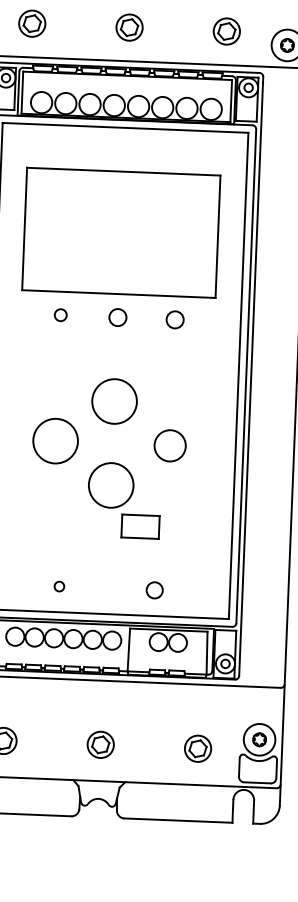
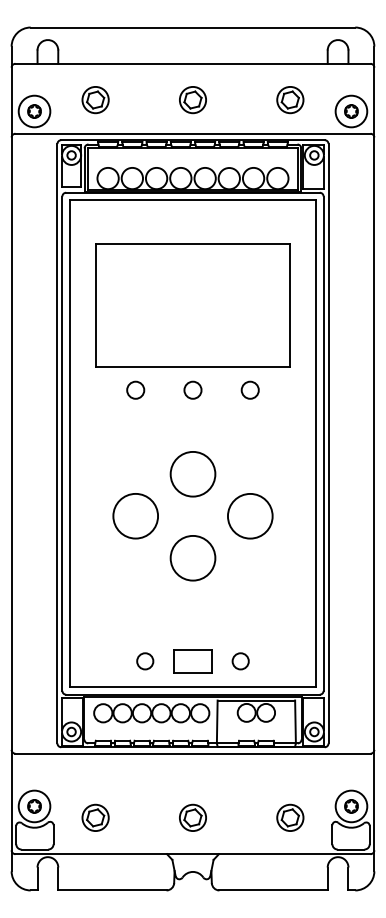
circle: (60, 314) -> (135, 389), size x1.43
circle: (170, 446) -> (250, 516), size x1.43
part: (140, 526) -> (192, 661), moved
circle: (59, 586) -> (145, 661), size x1.67

